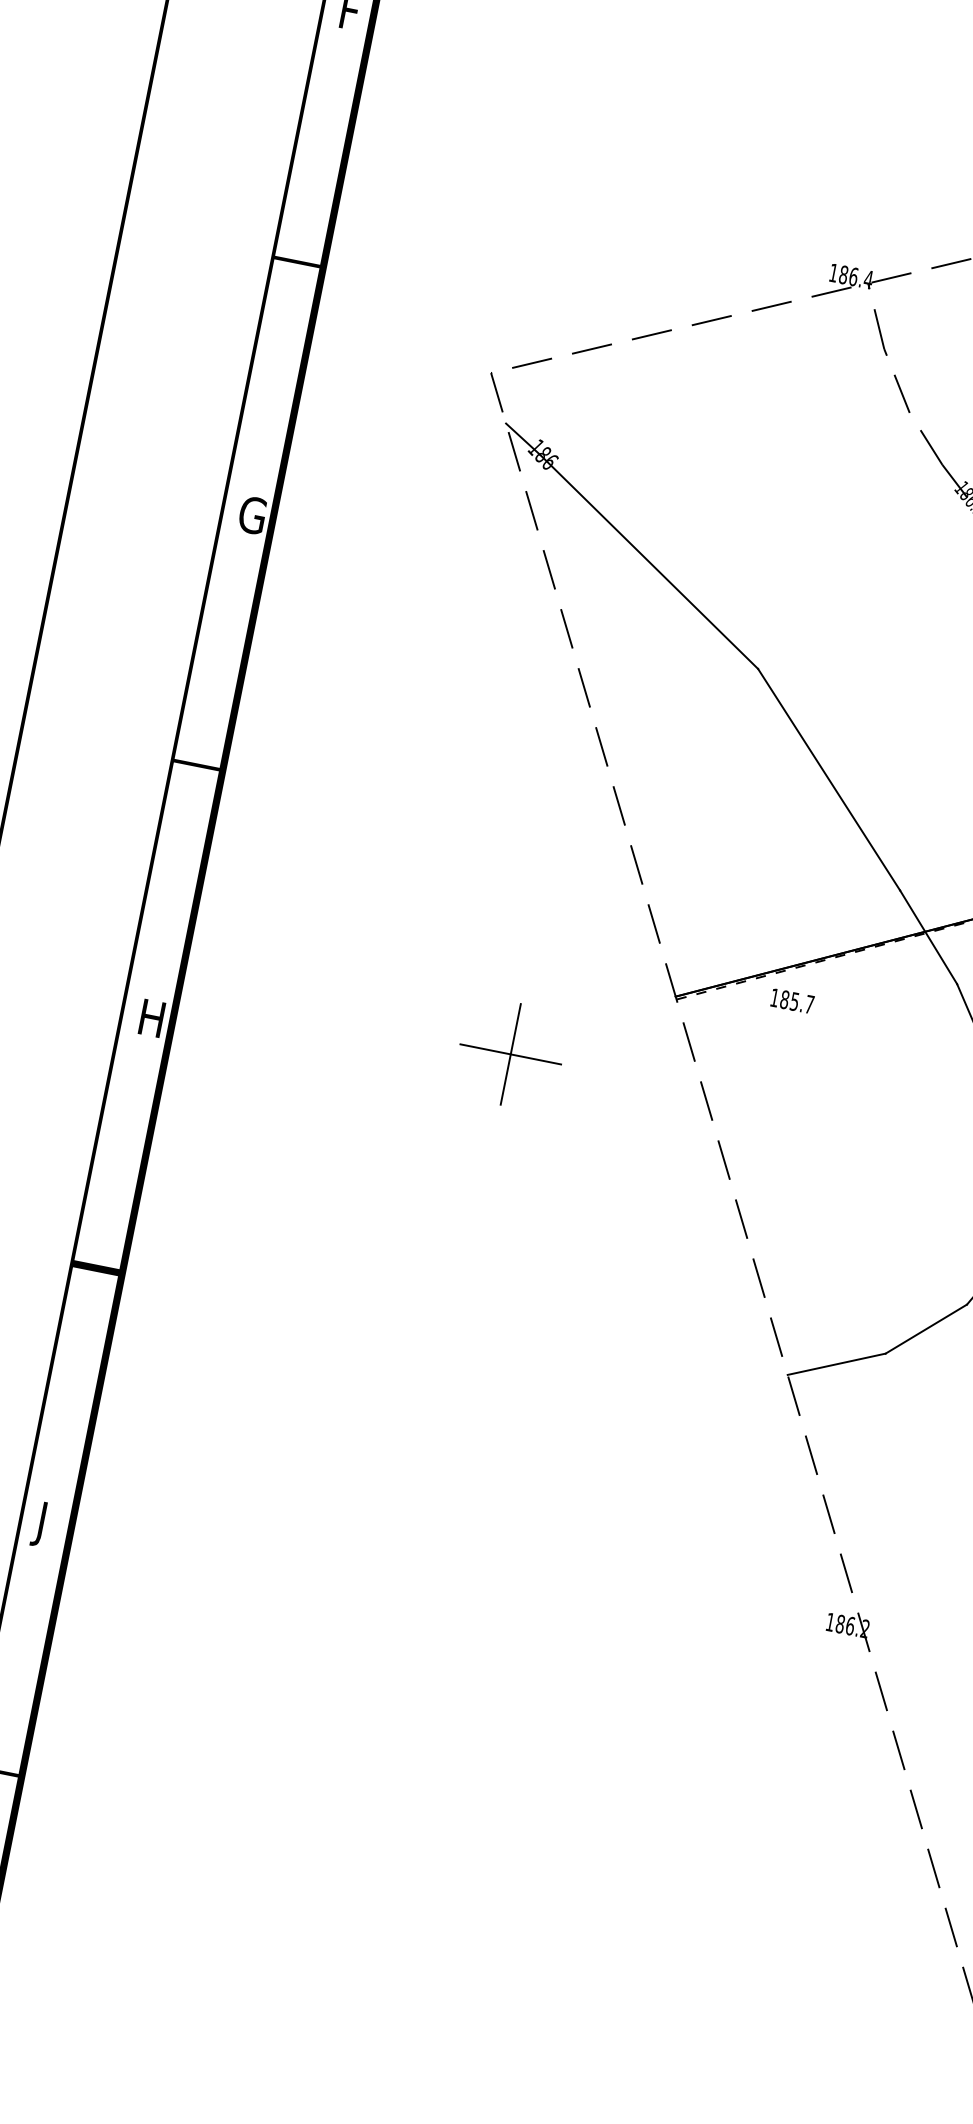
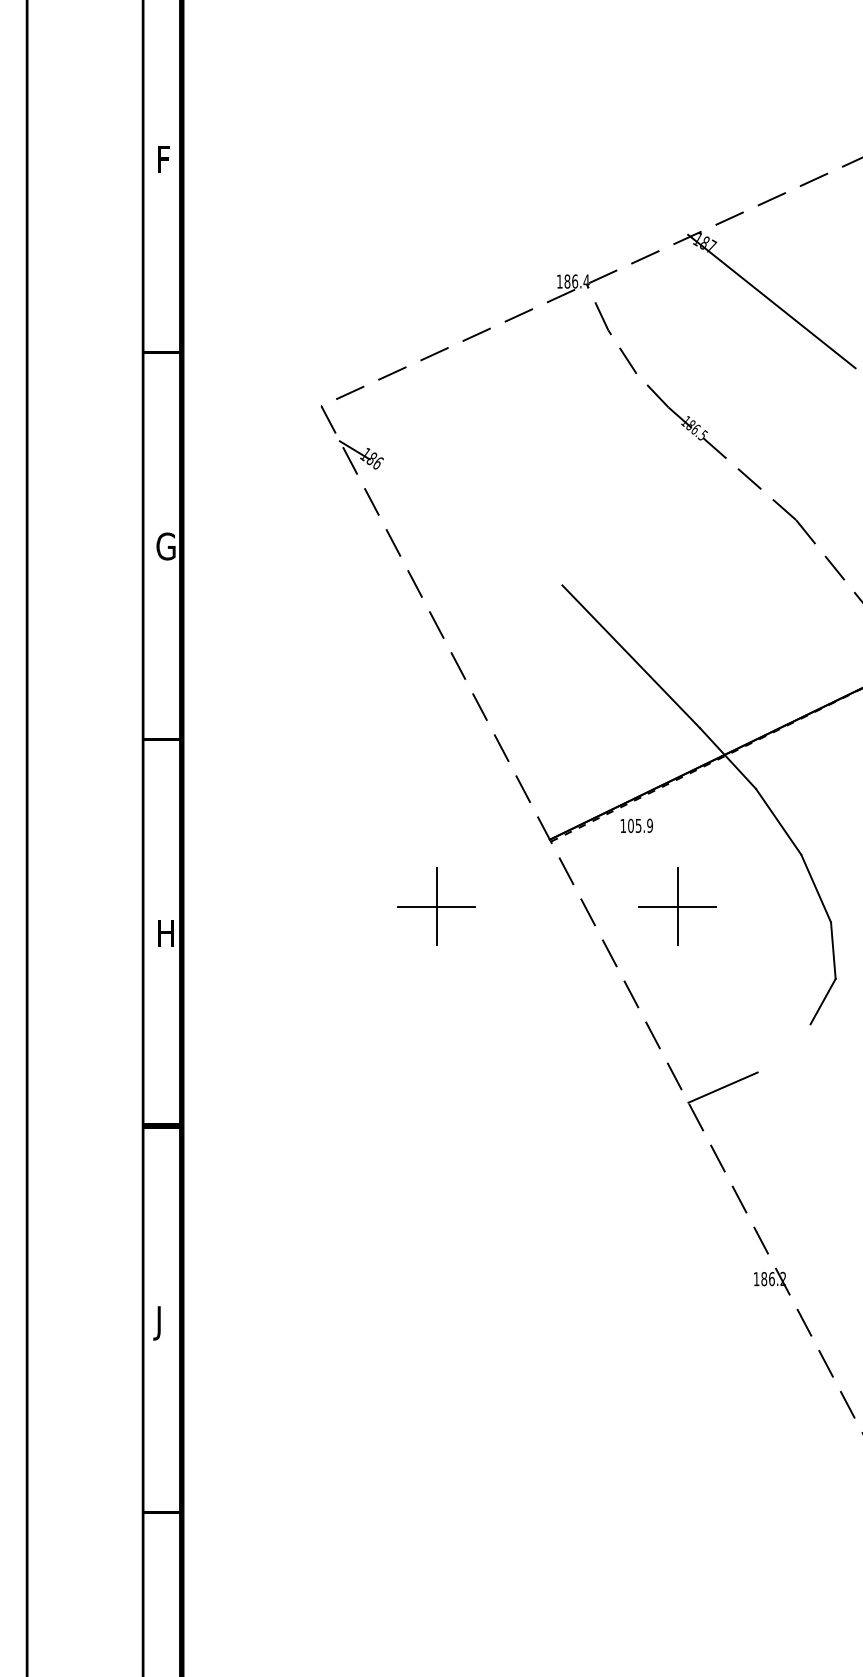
line: (648, 561) -> (465, 522), removed
text: (797, 1001) -> (640, 825), 185.7 -> 105.9
part: (824, 1116) -> (677, 906), added
line: (925, 1329) -> (783, 1048), removed

